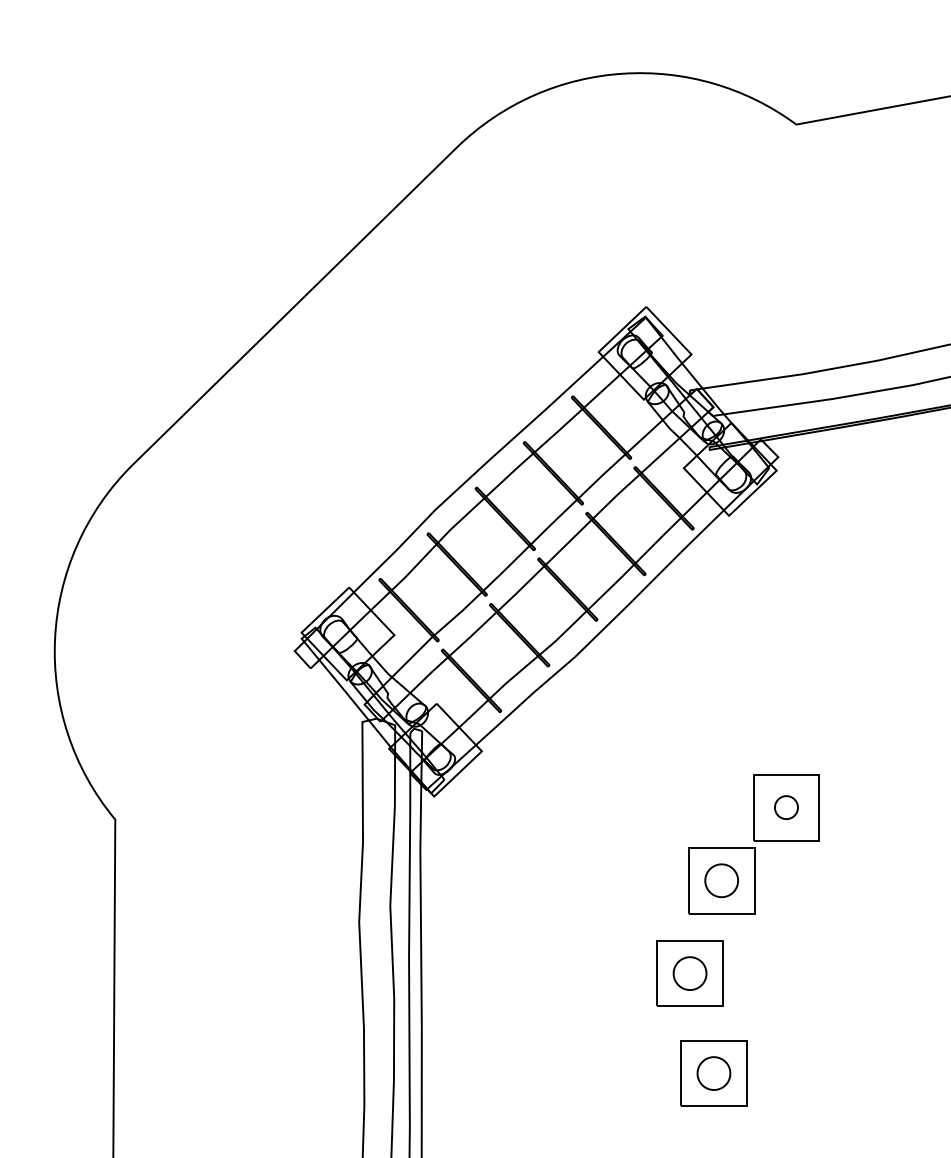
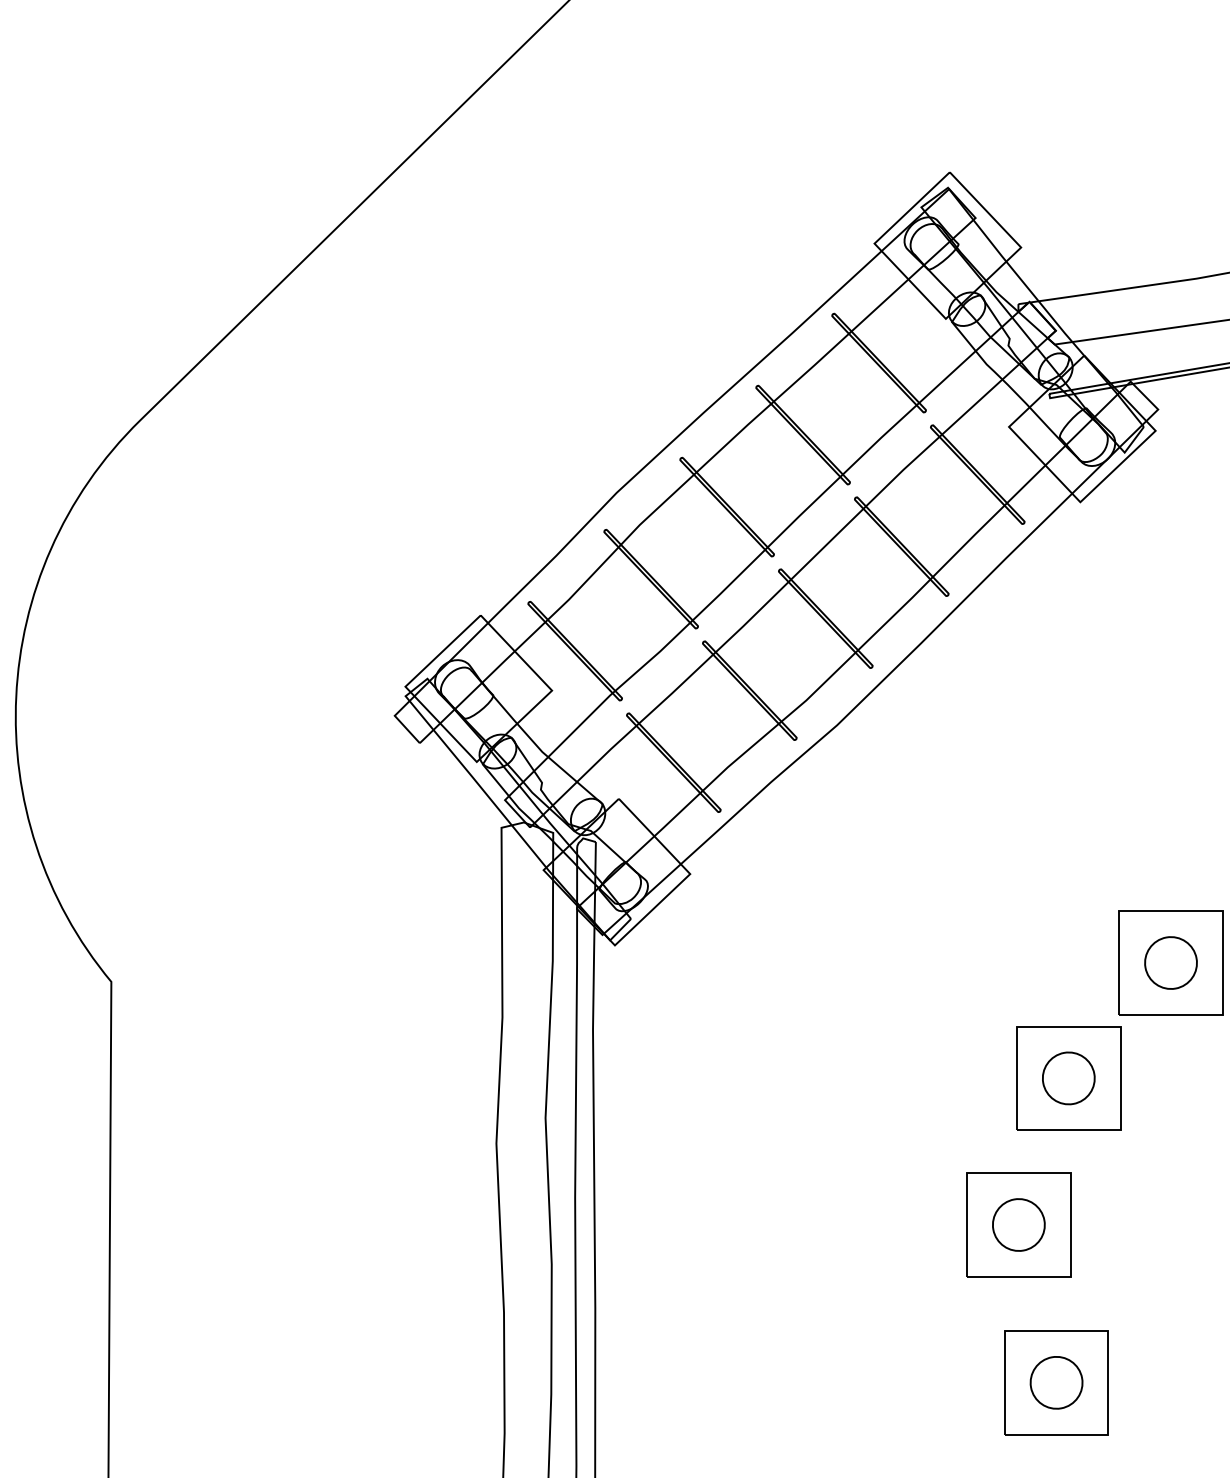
part: (786, 807) -> (1171, 962), size x1.43

